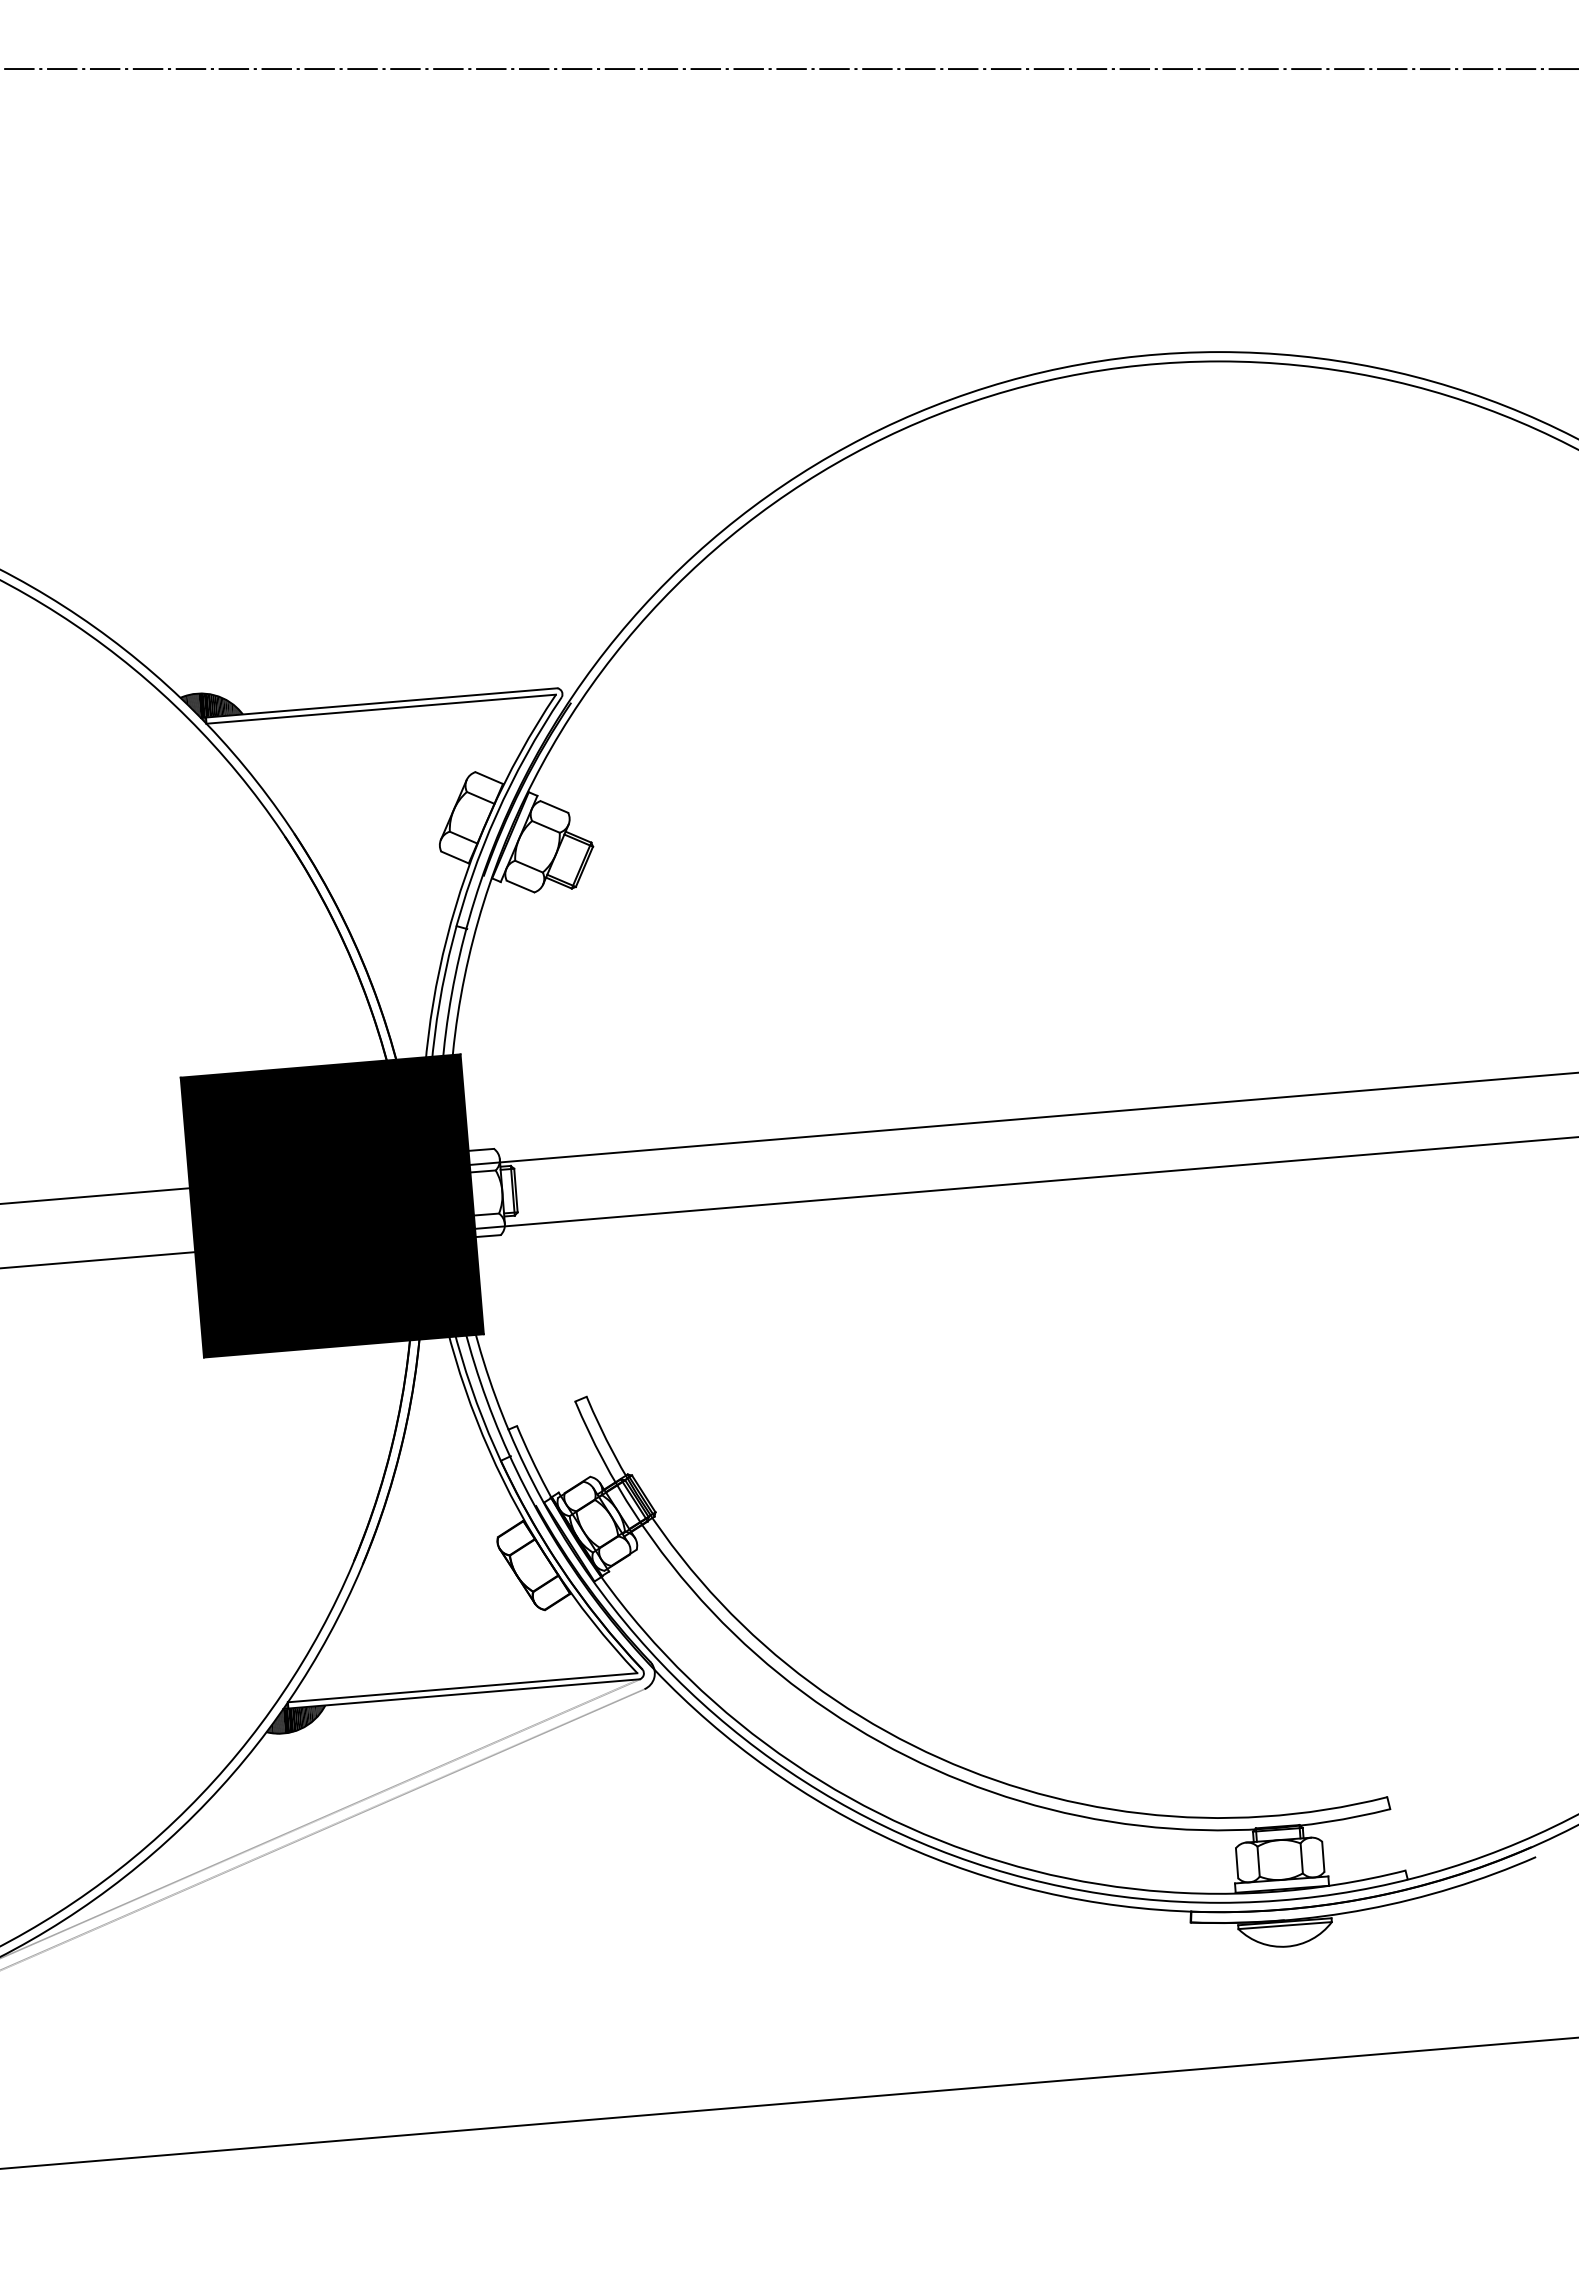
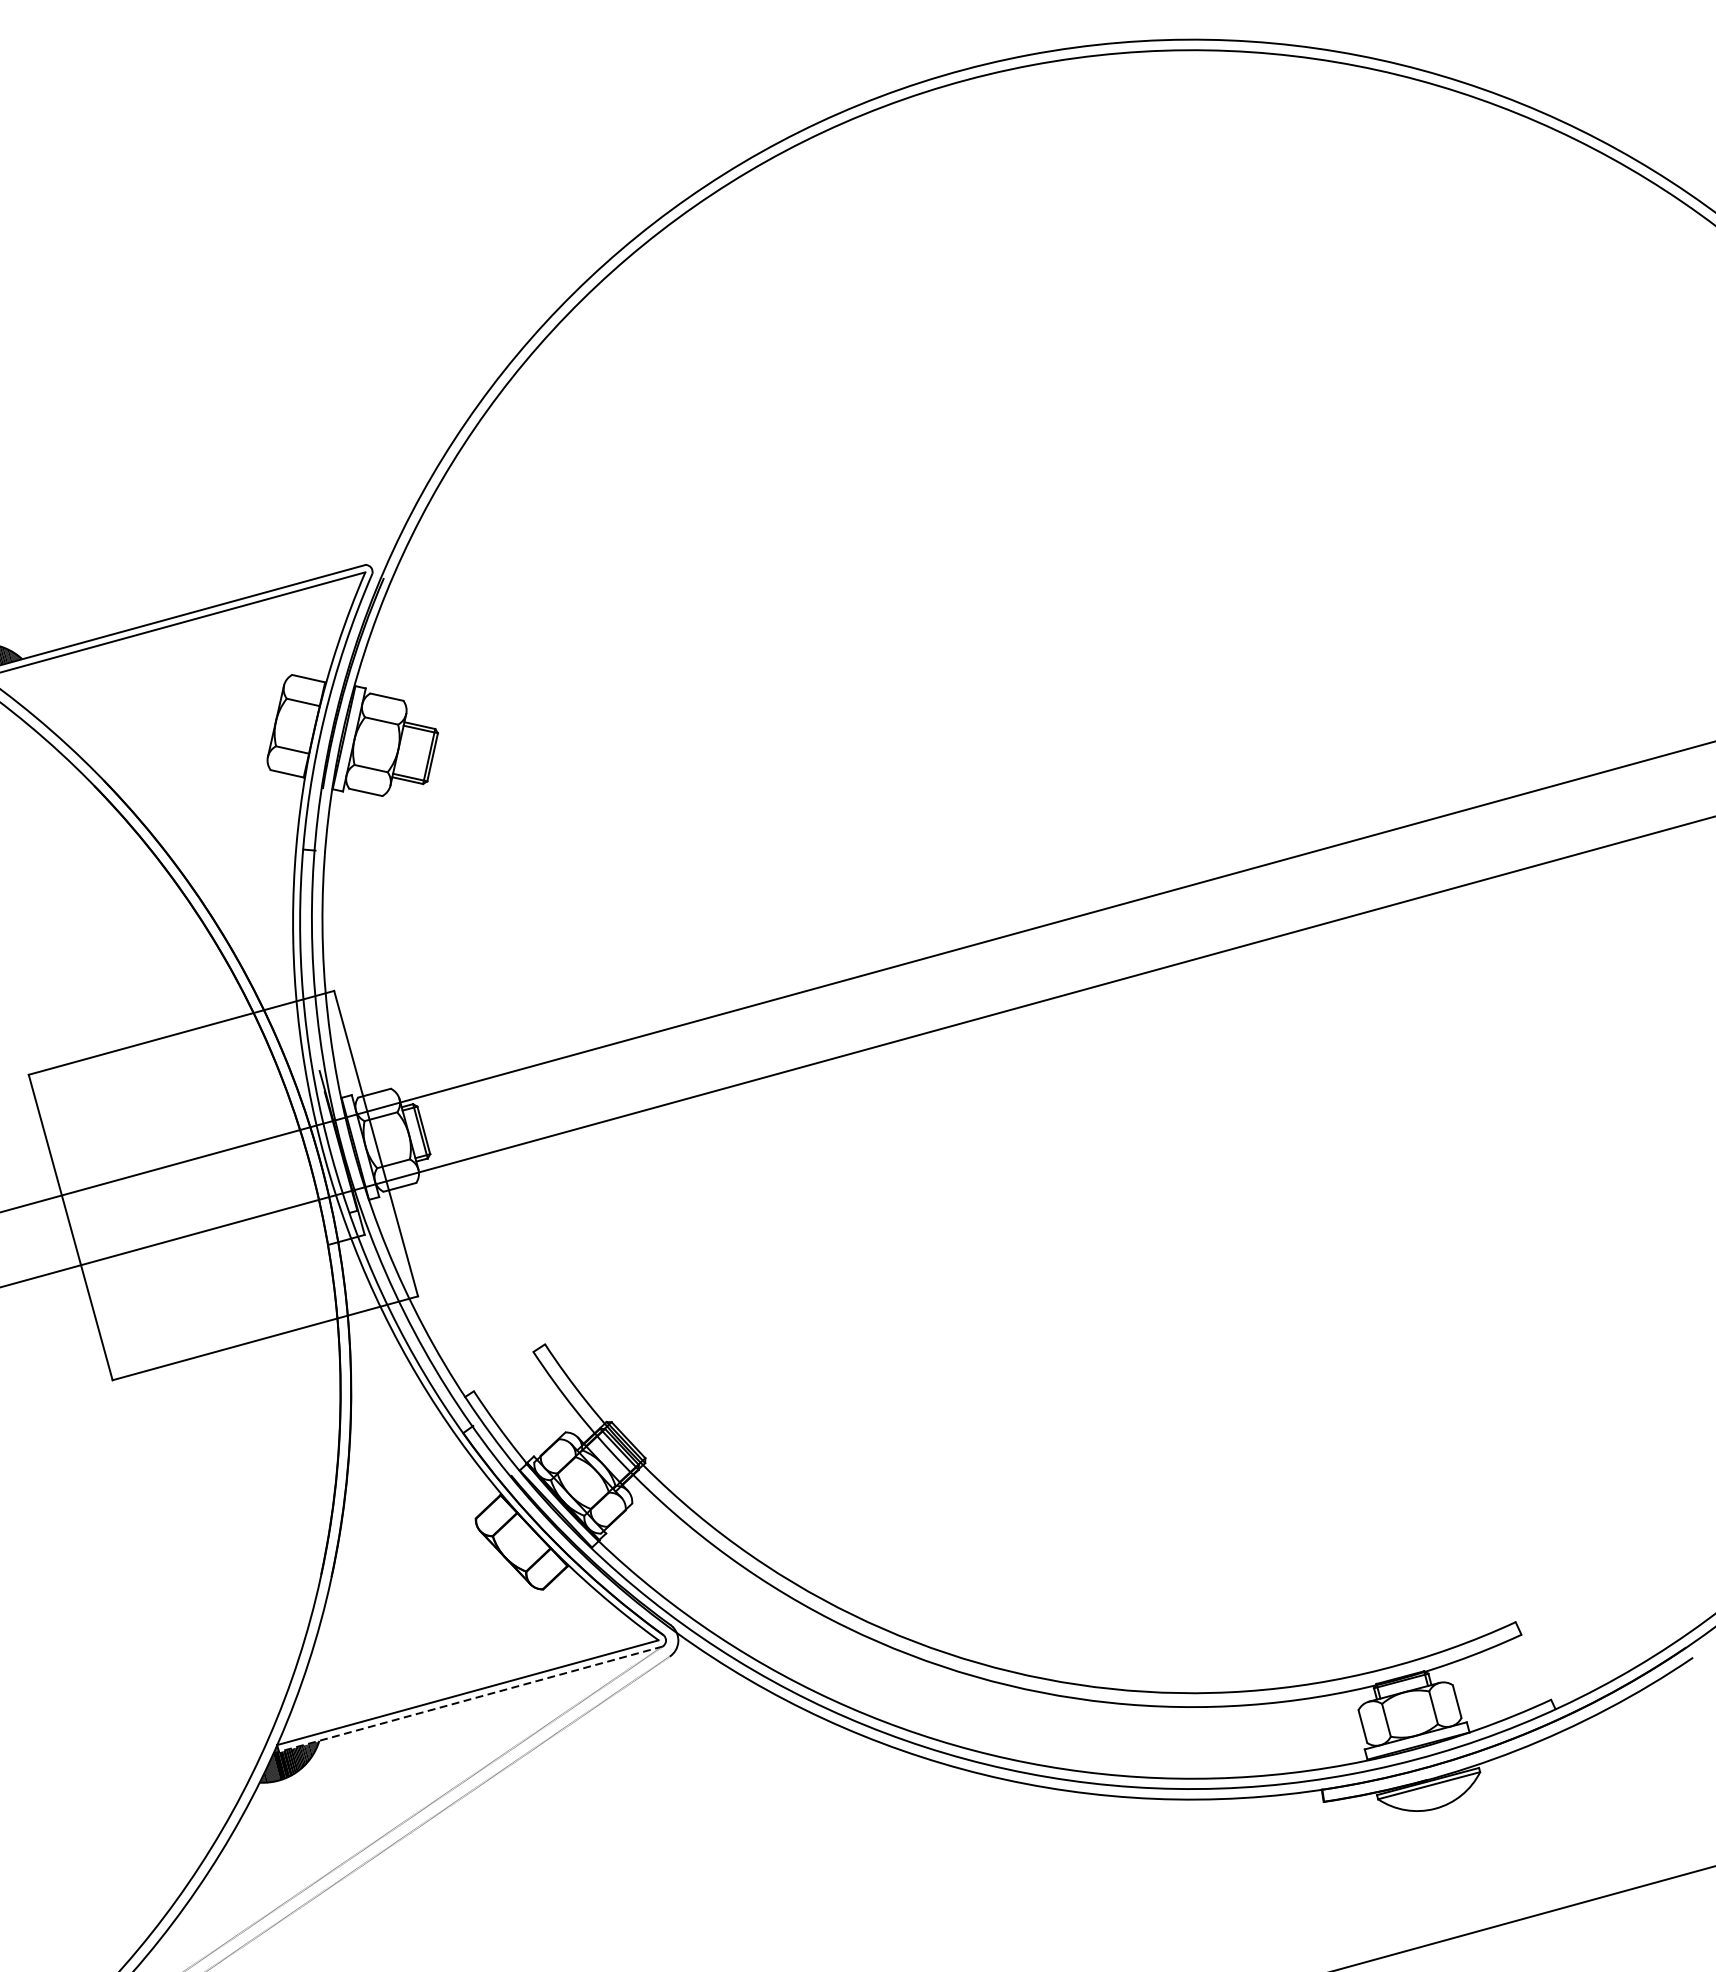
fill: (331, 1205) -> (222, 1185), removed
line: (461, 1694) -> (468, 1700), solid -> dashed

